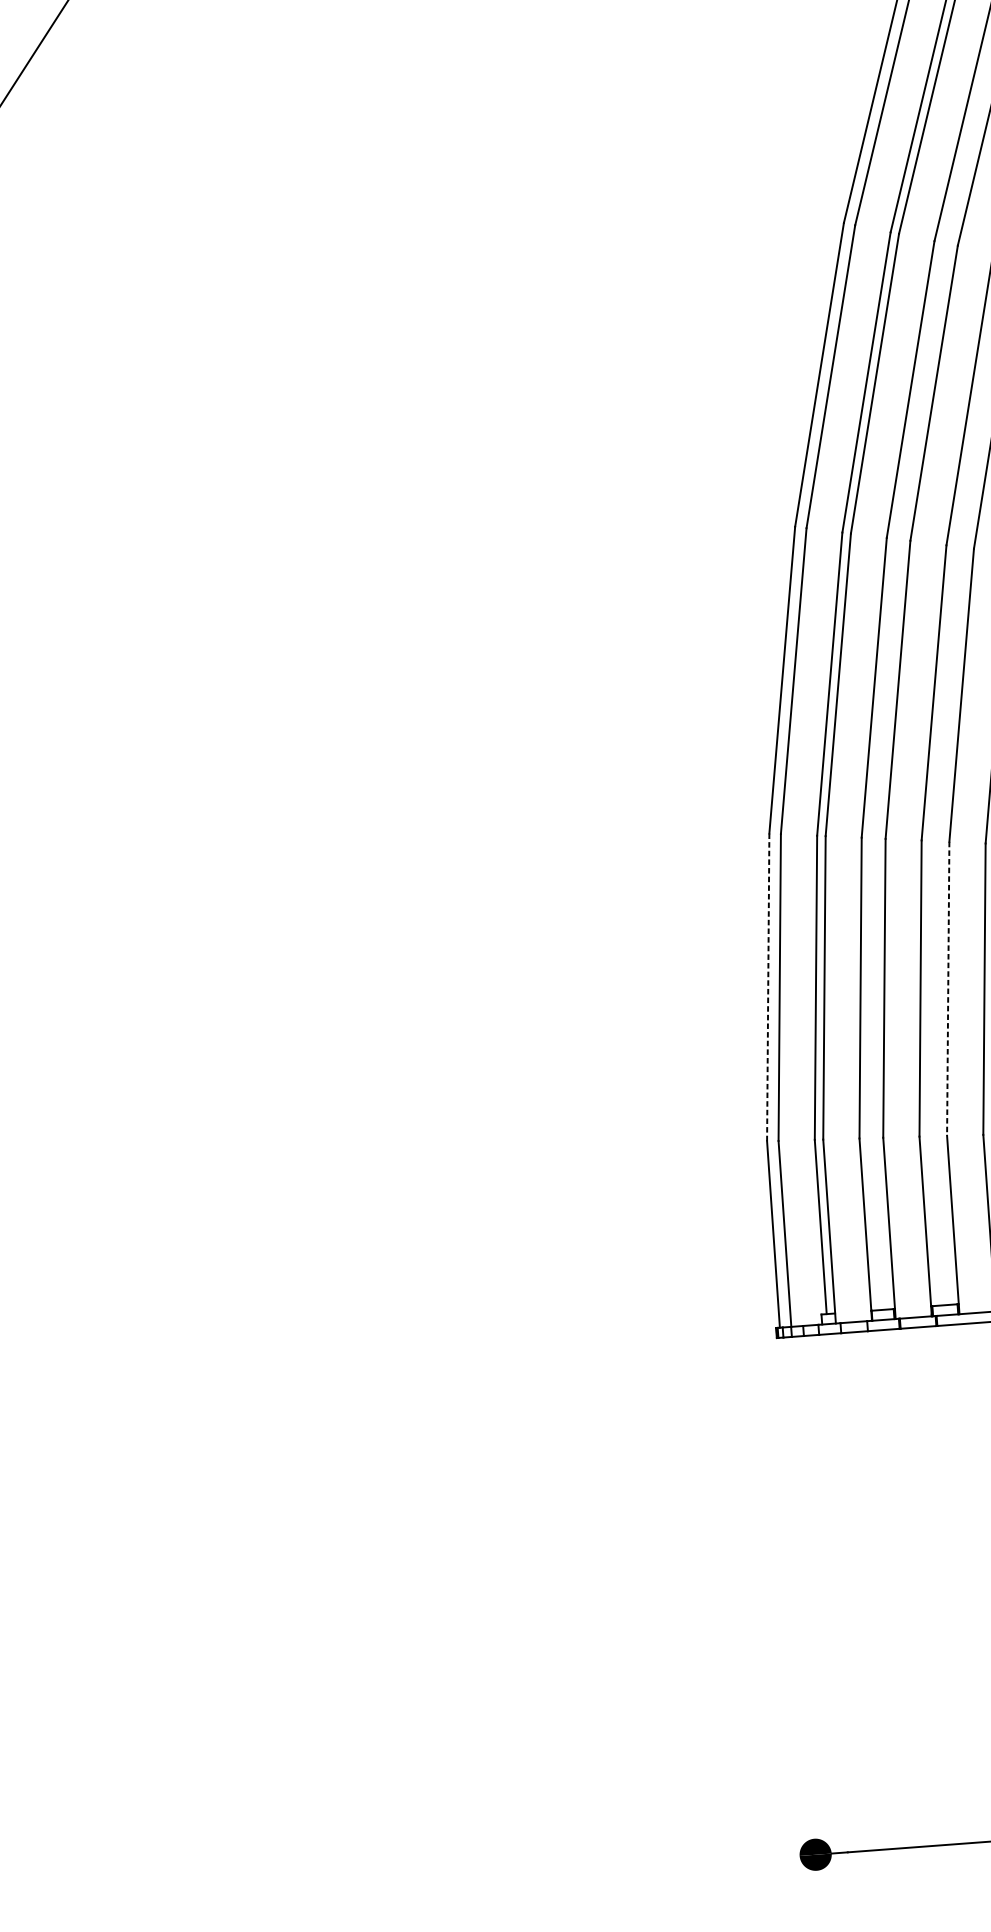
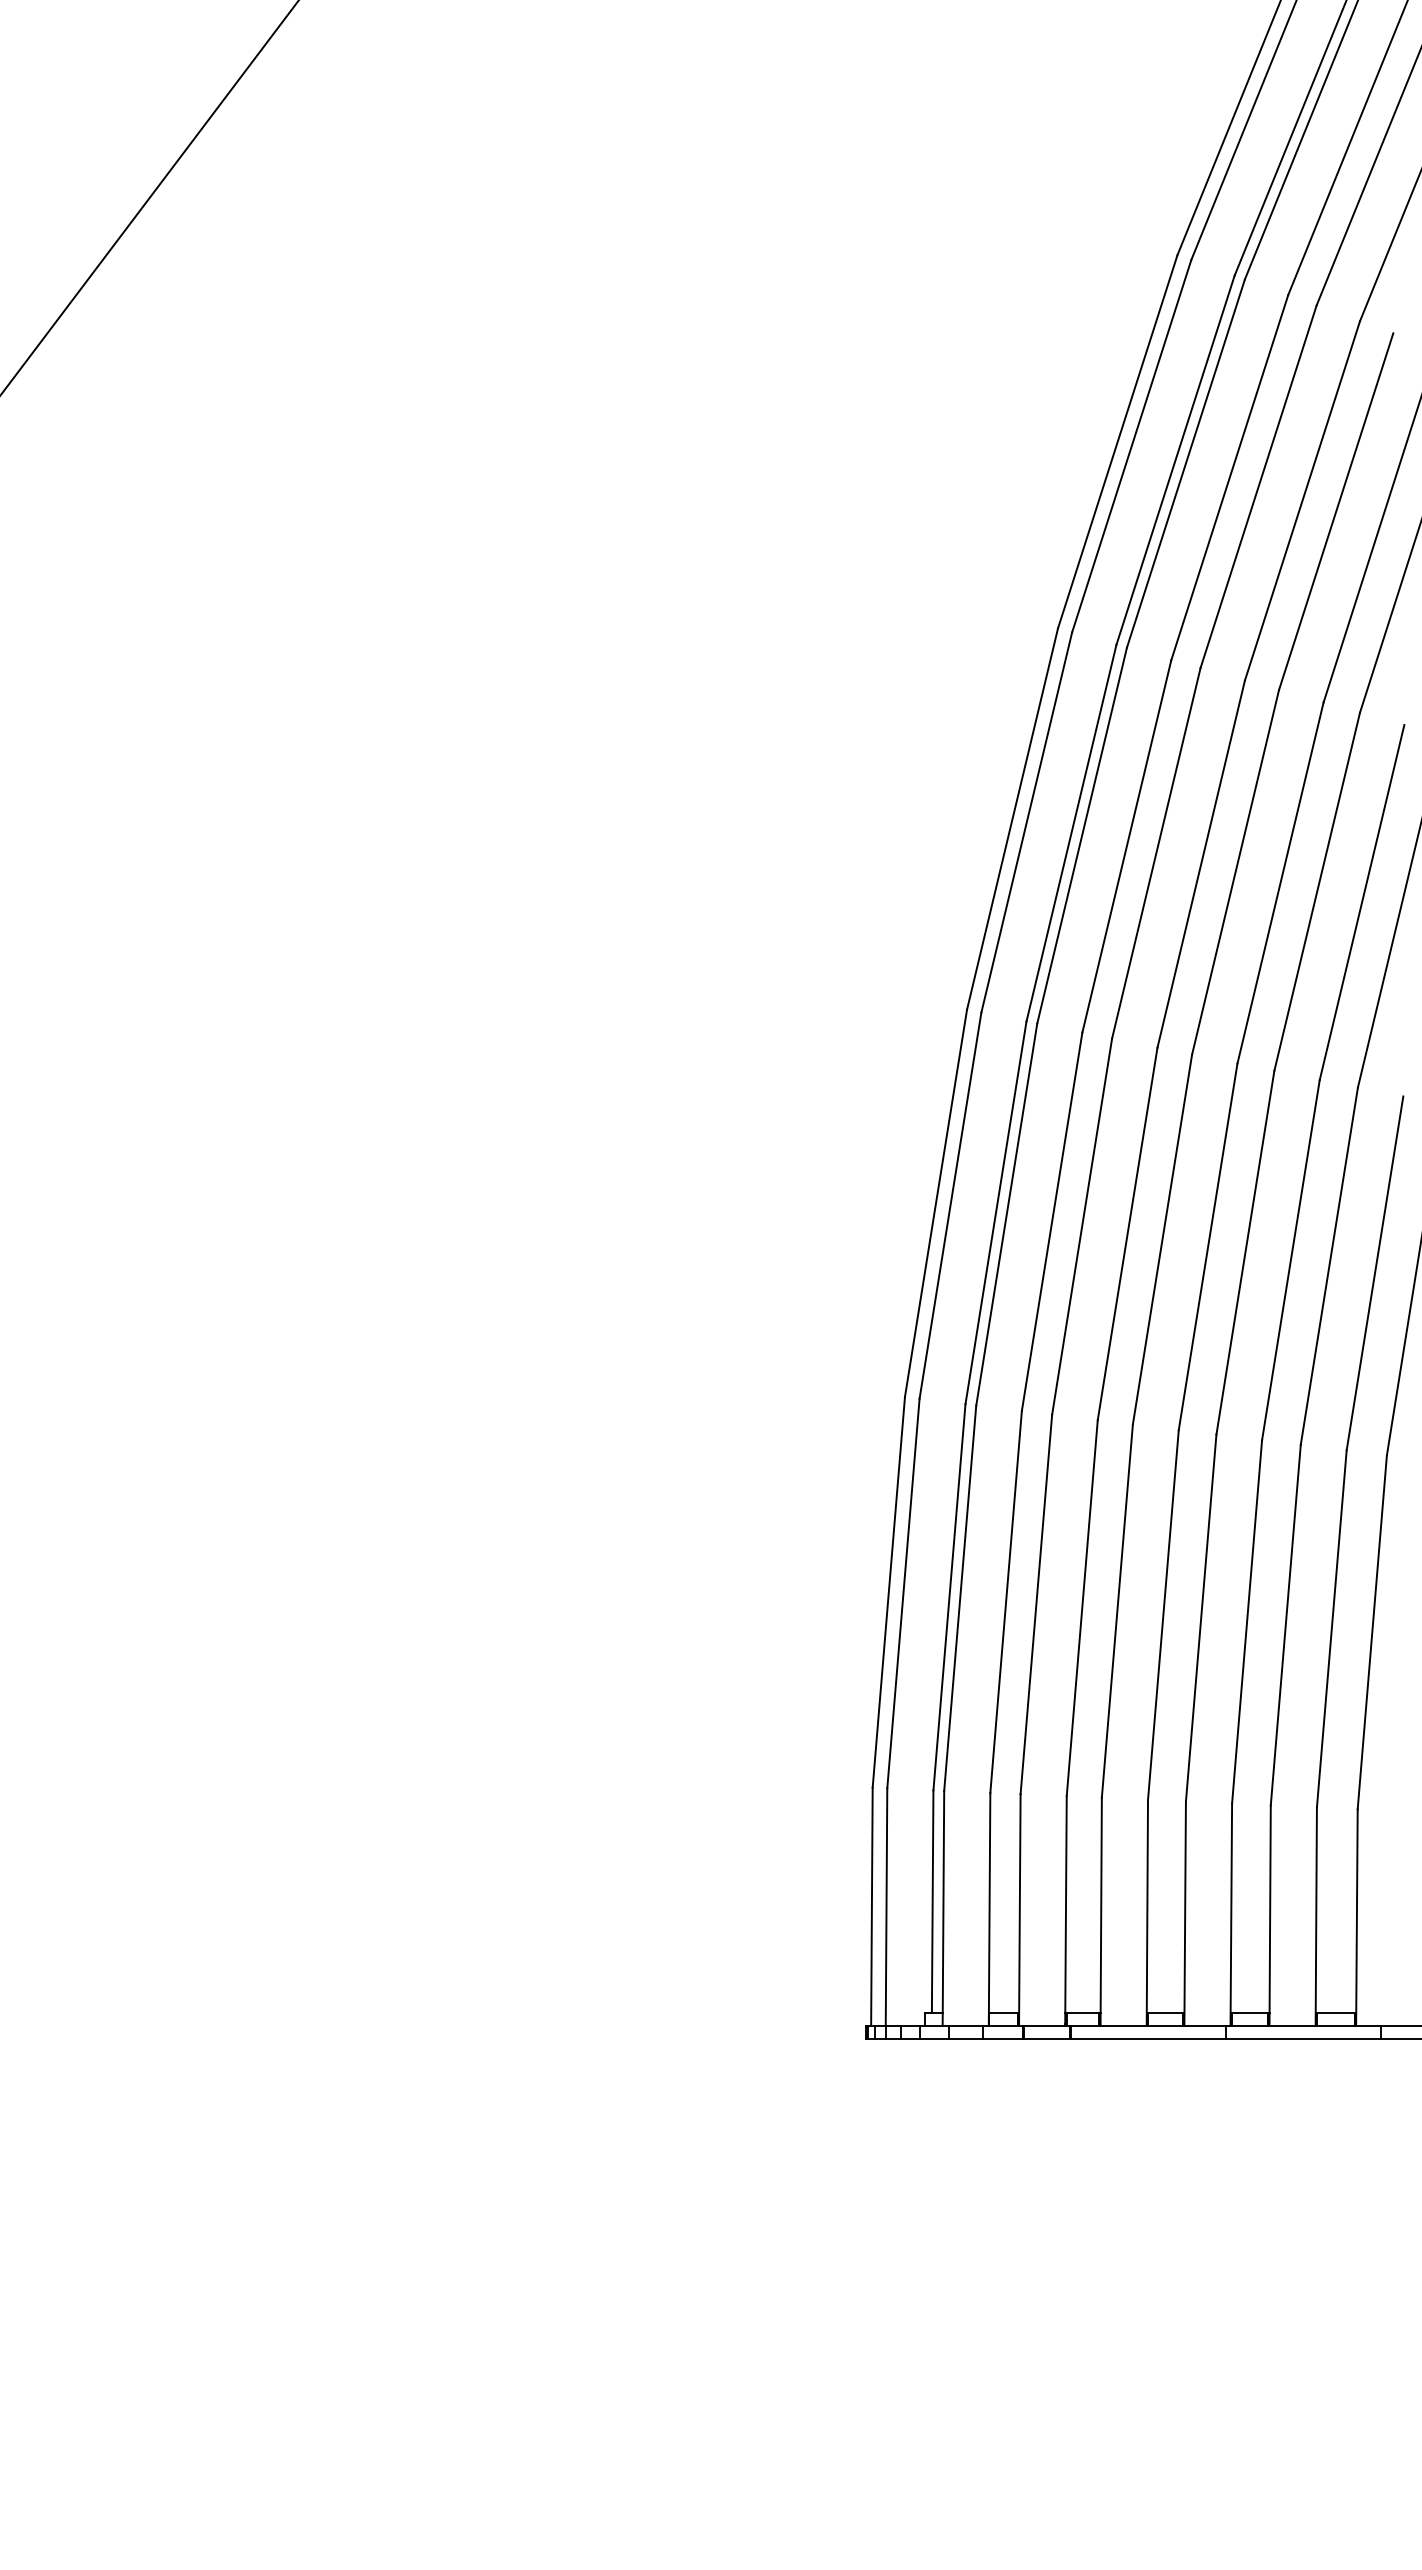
line: (767, 987) -> (888, 1592), dashed -> solid
line: (948, 988) -> (1117, 1611), dashed -> solid

